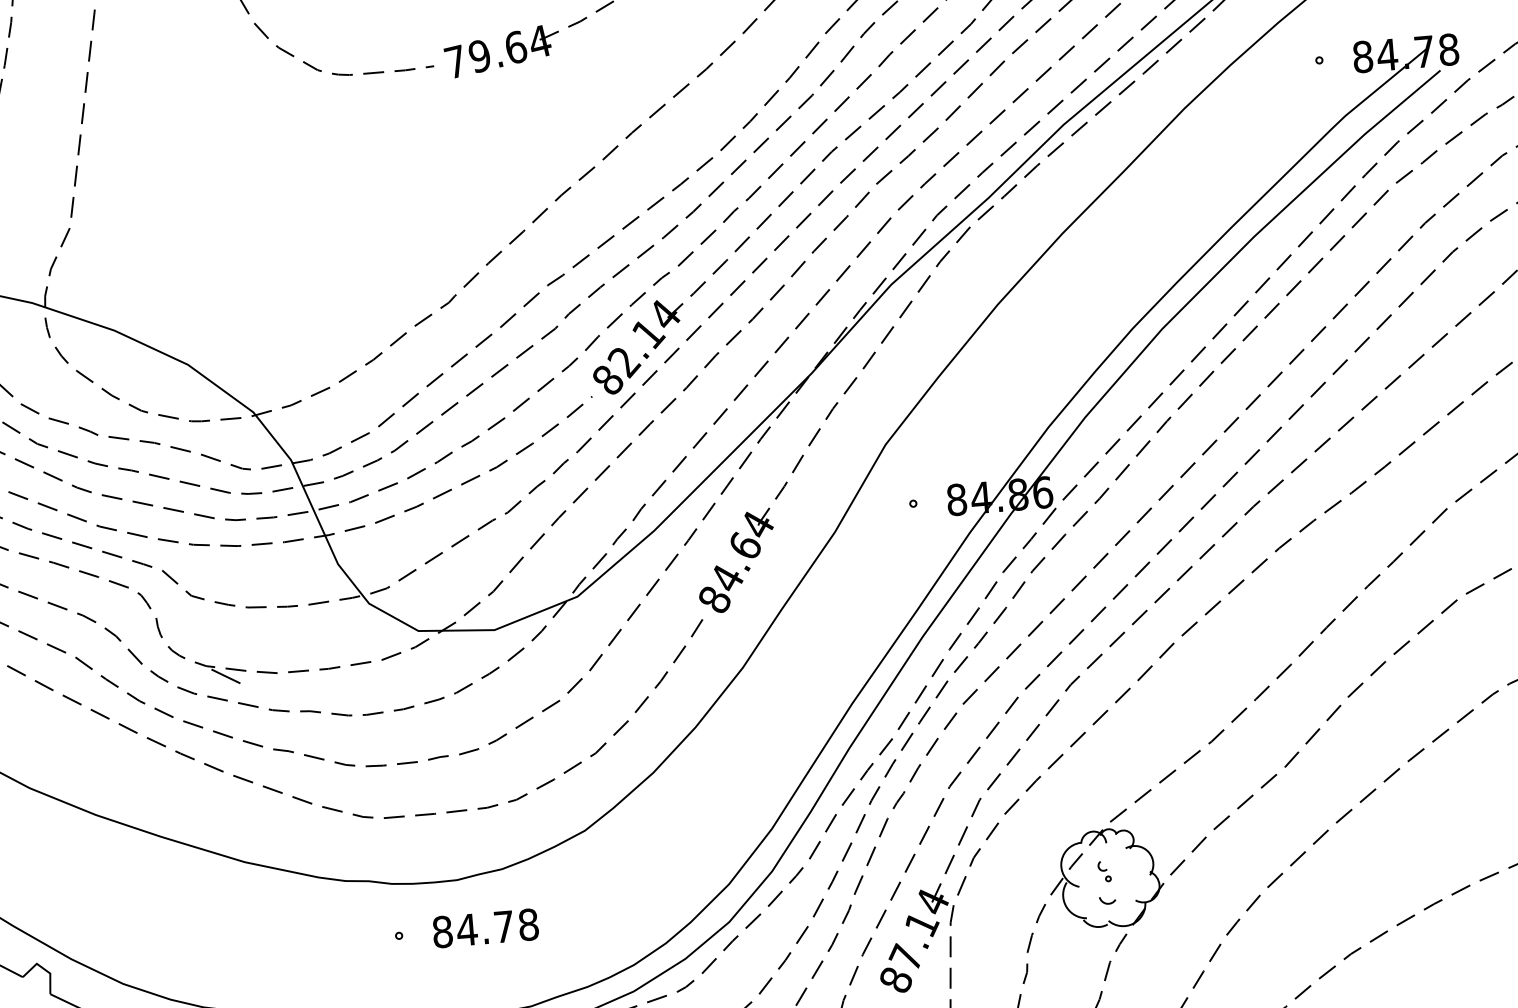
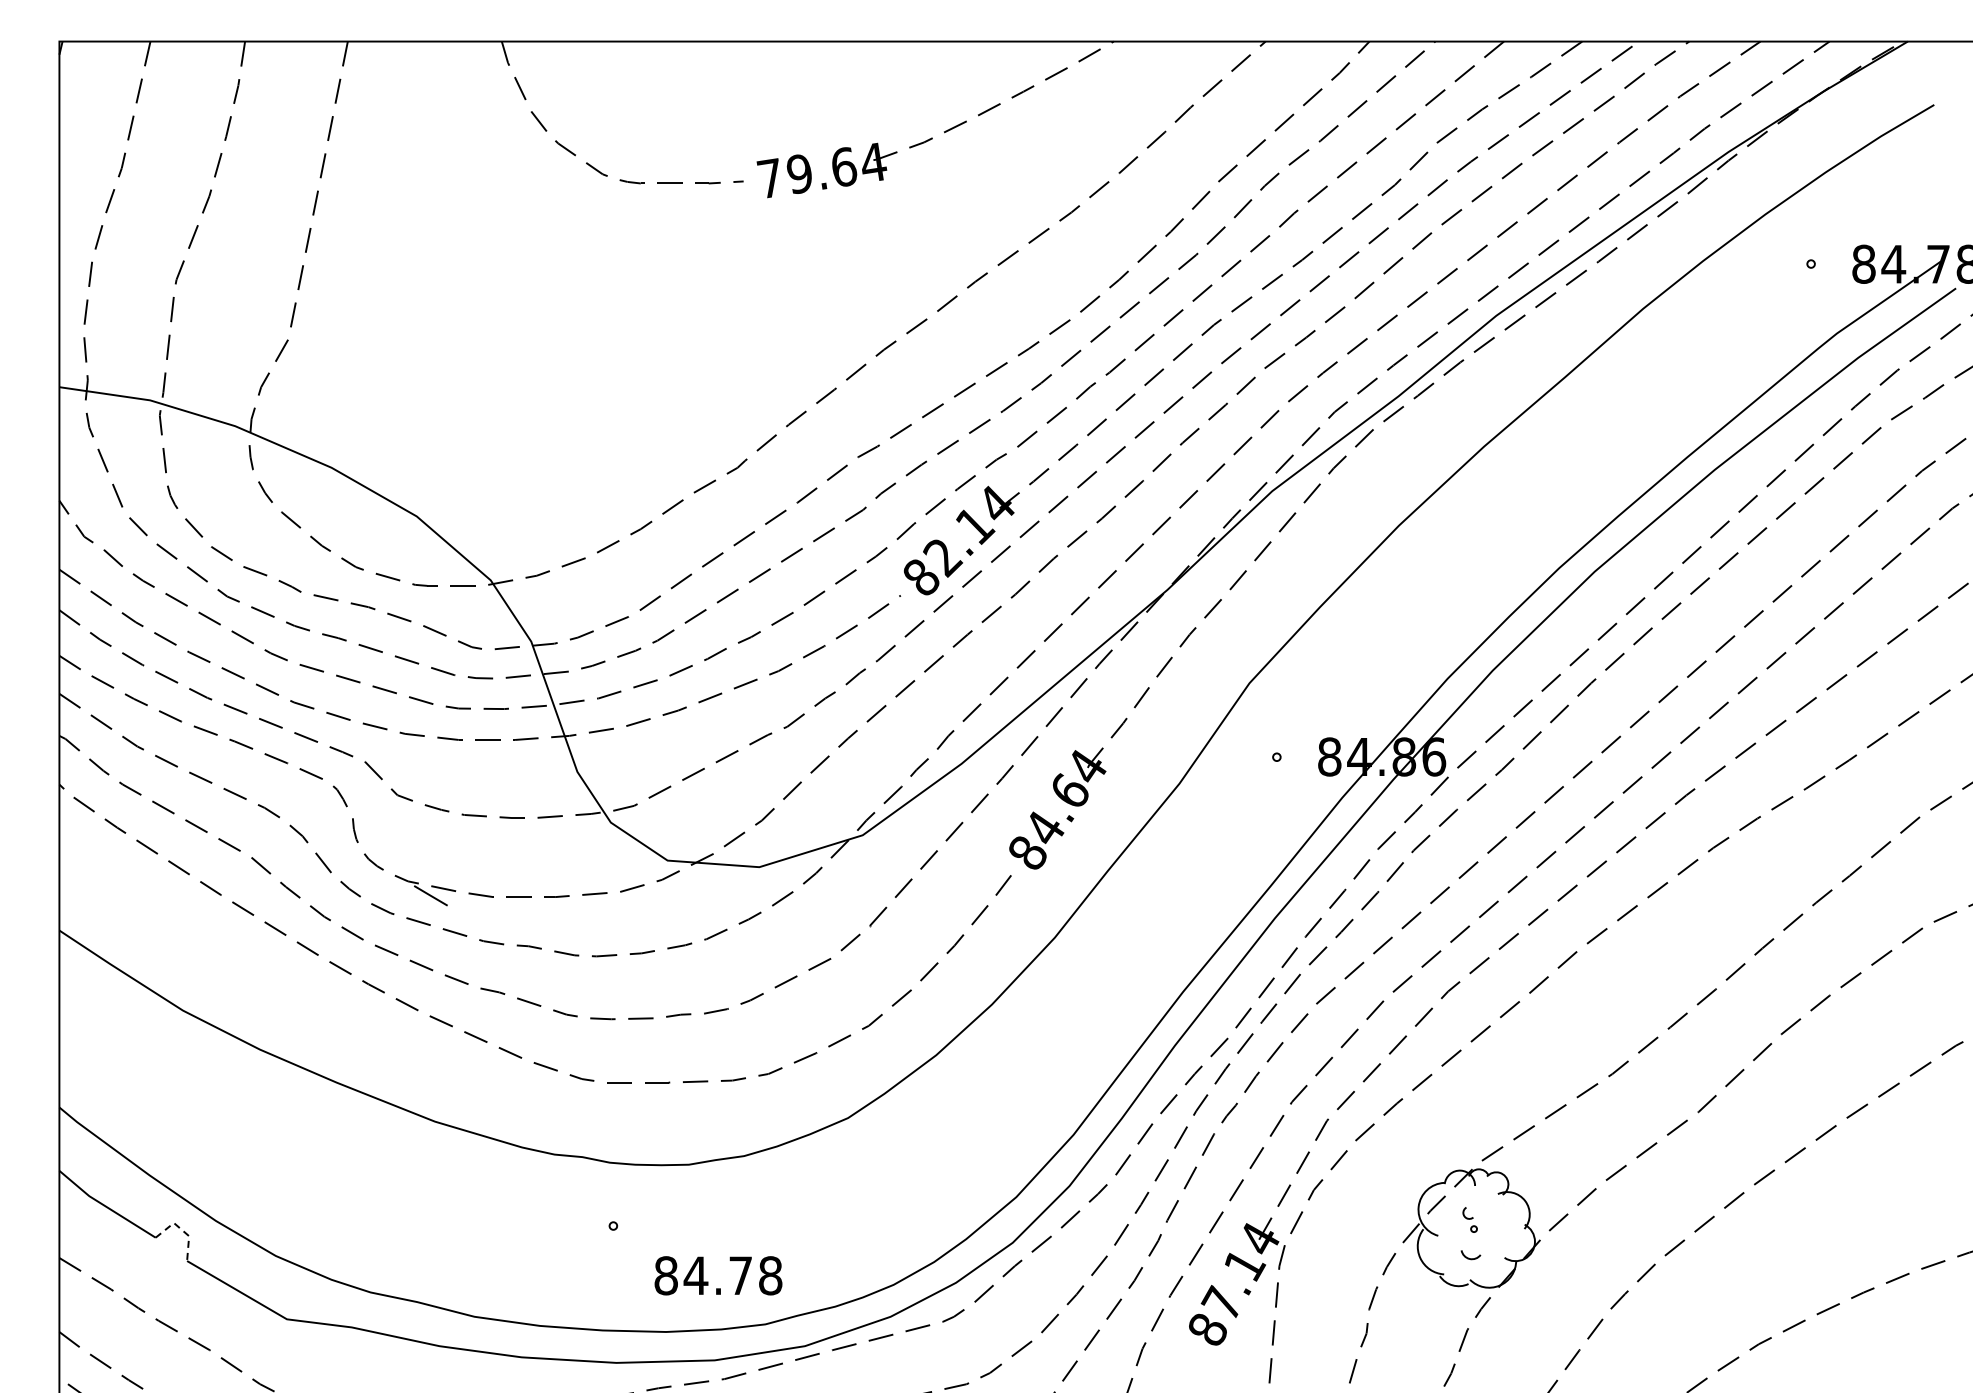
text: (485, 928) -> (718, 1275), moved
line: (43, 968) -> (181, 1229), solid -> dashed

